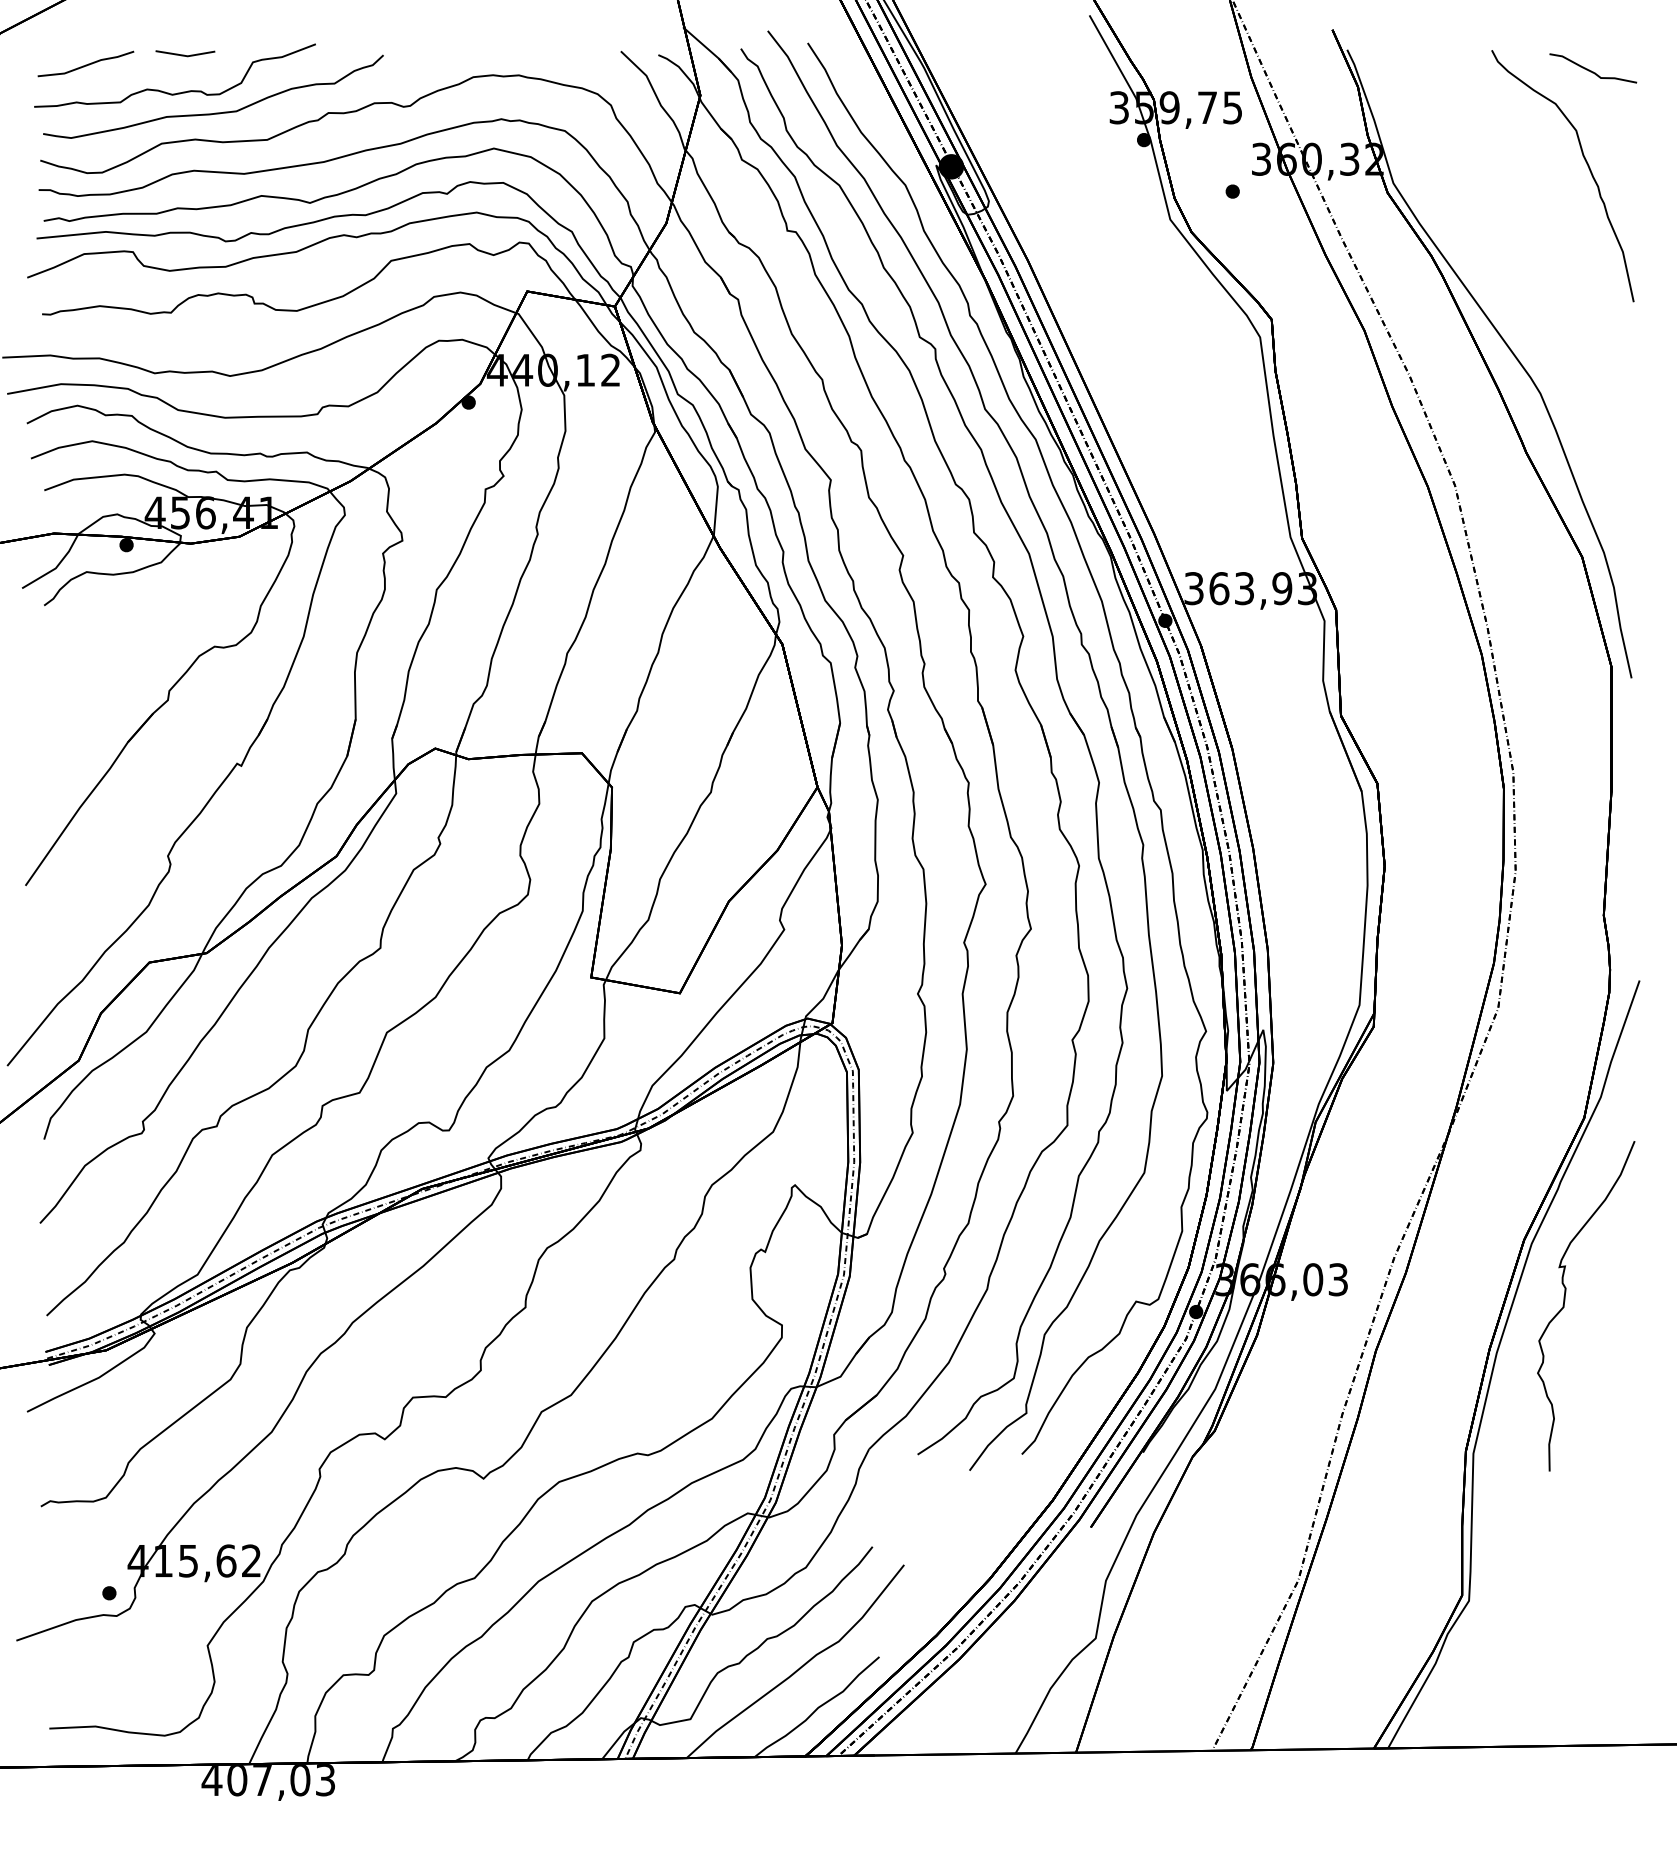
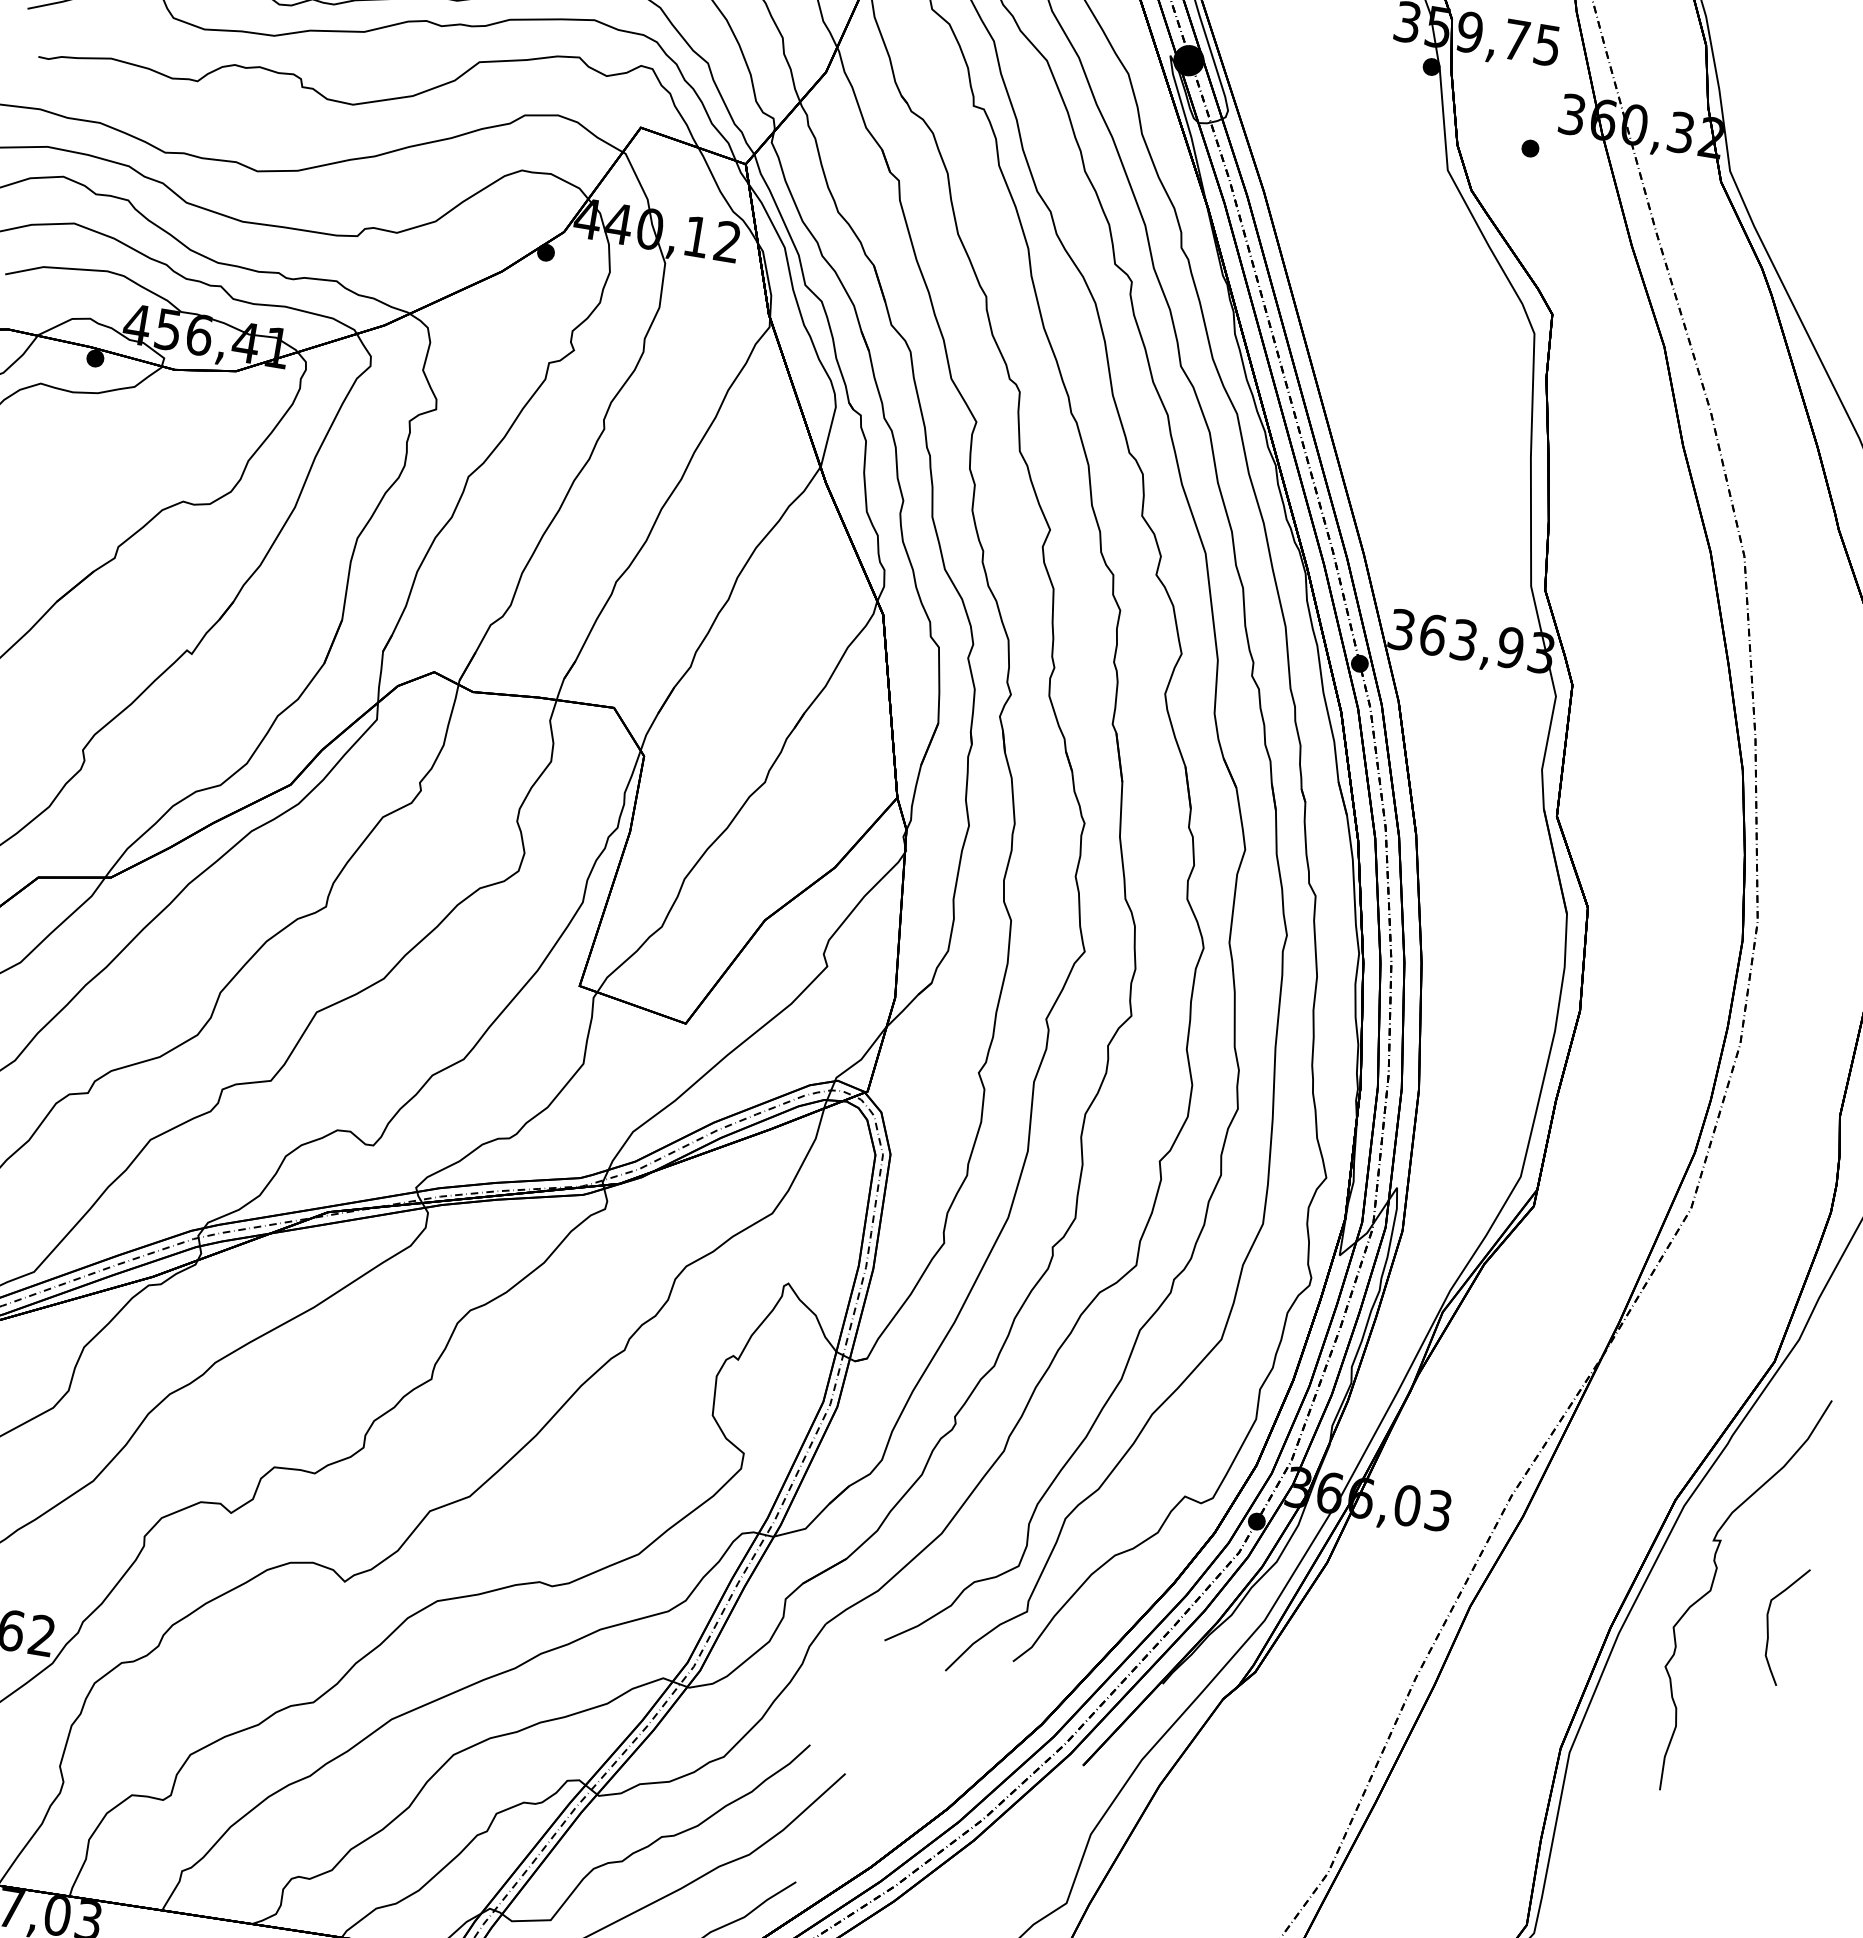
curve: (1614, 1326) -> (1769, 1624), added

